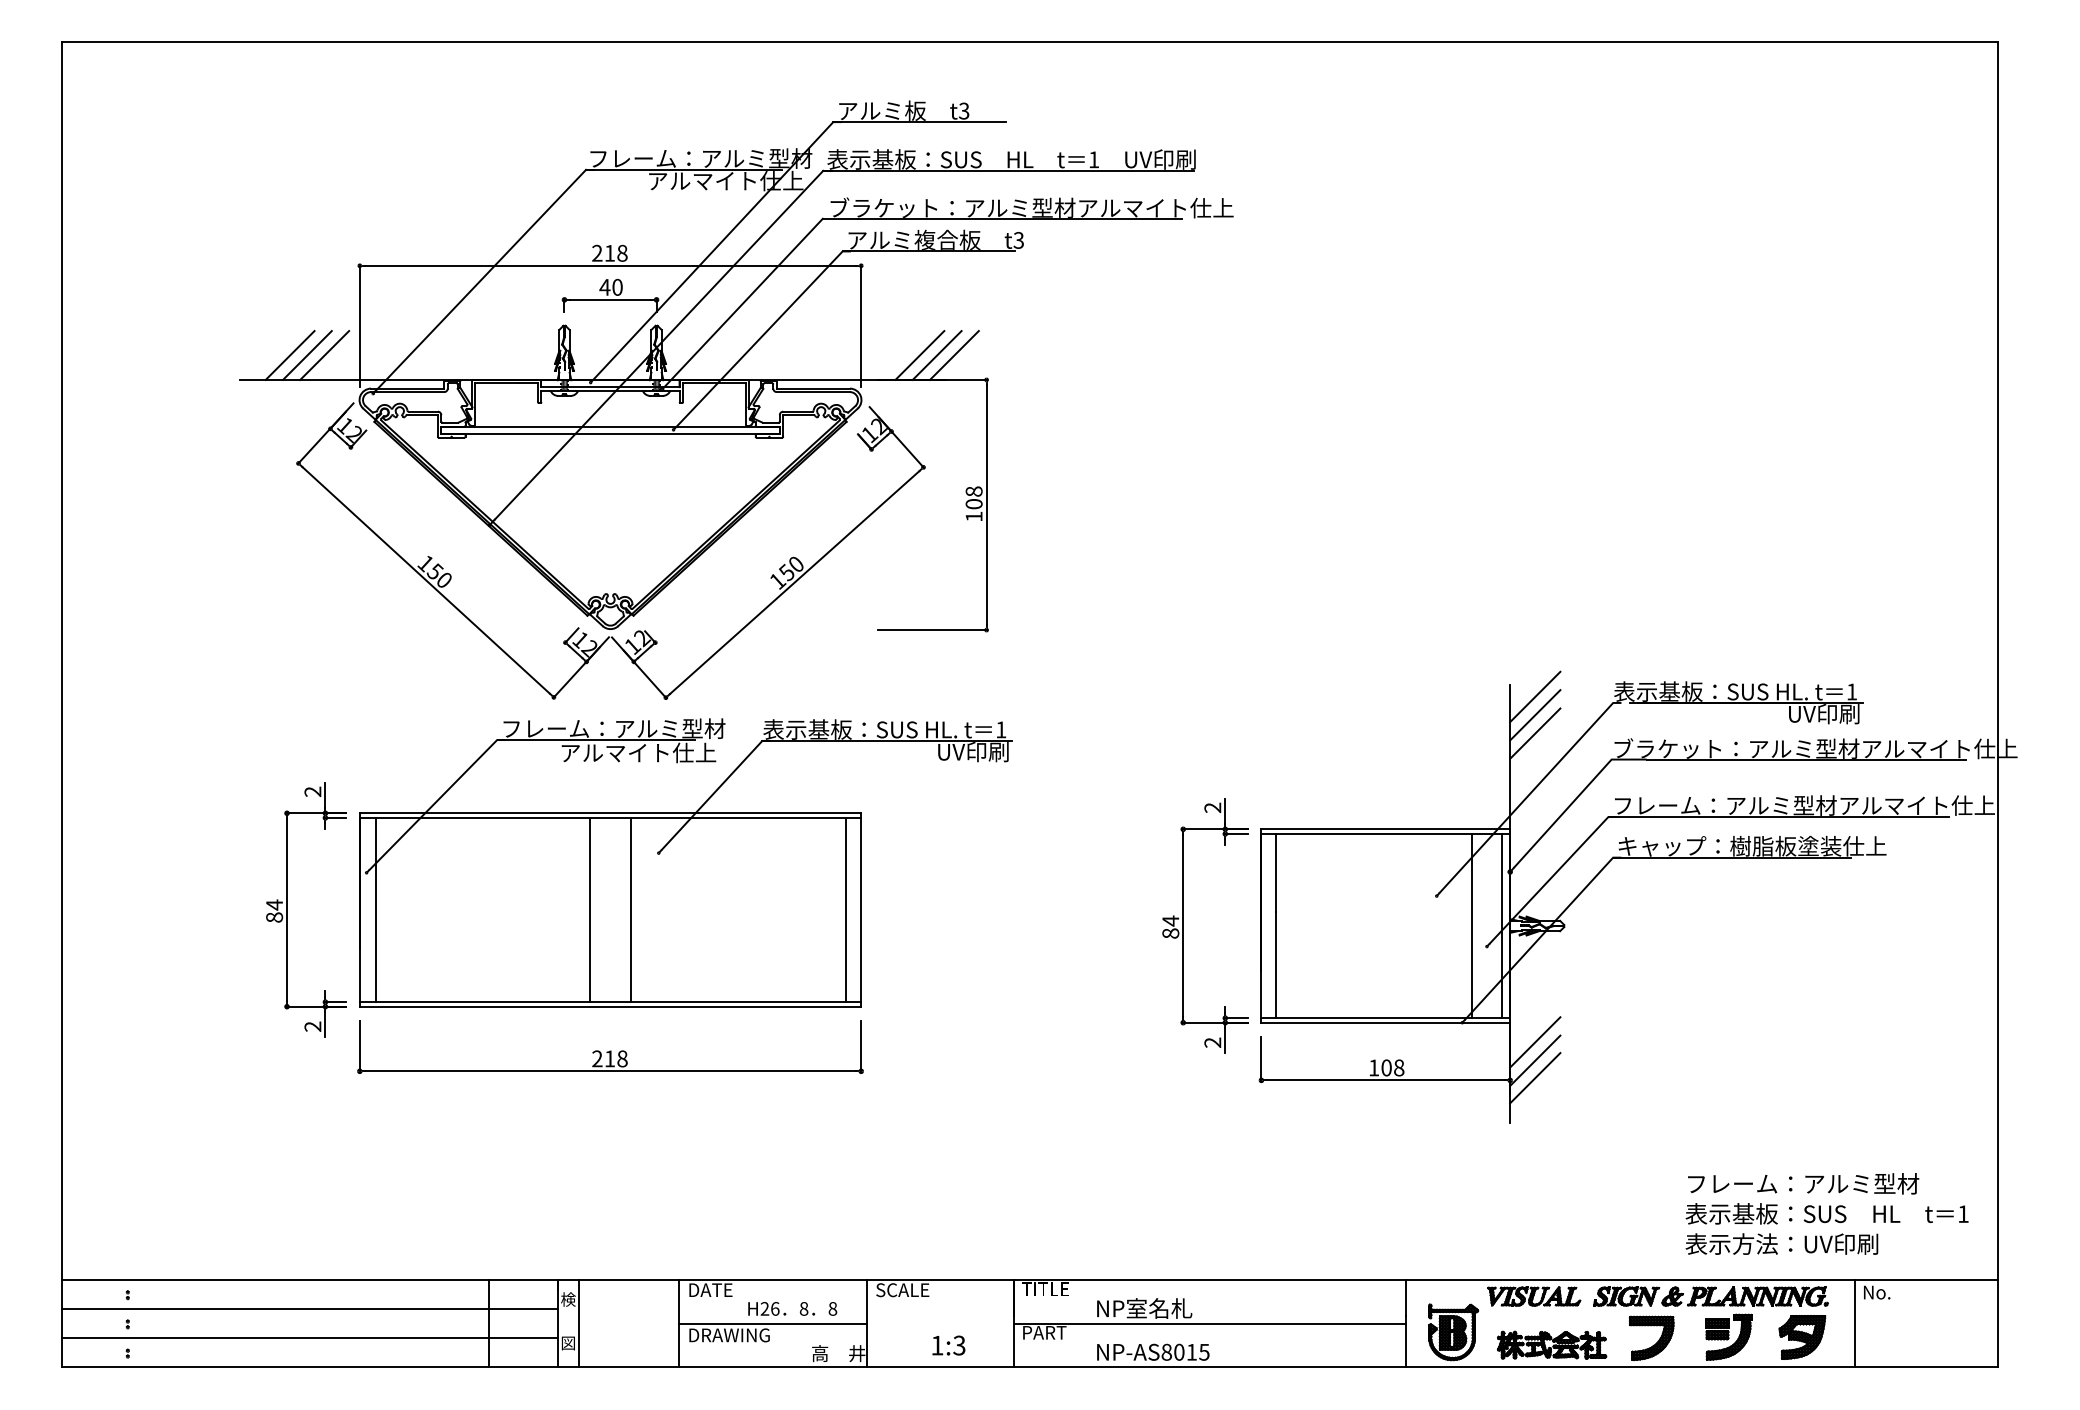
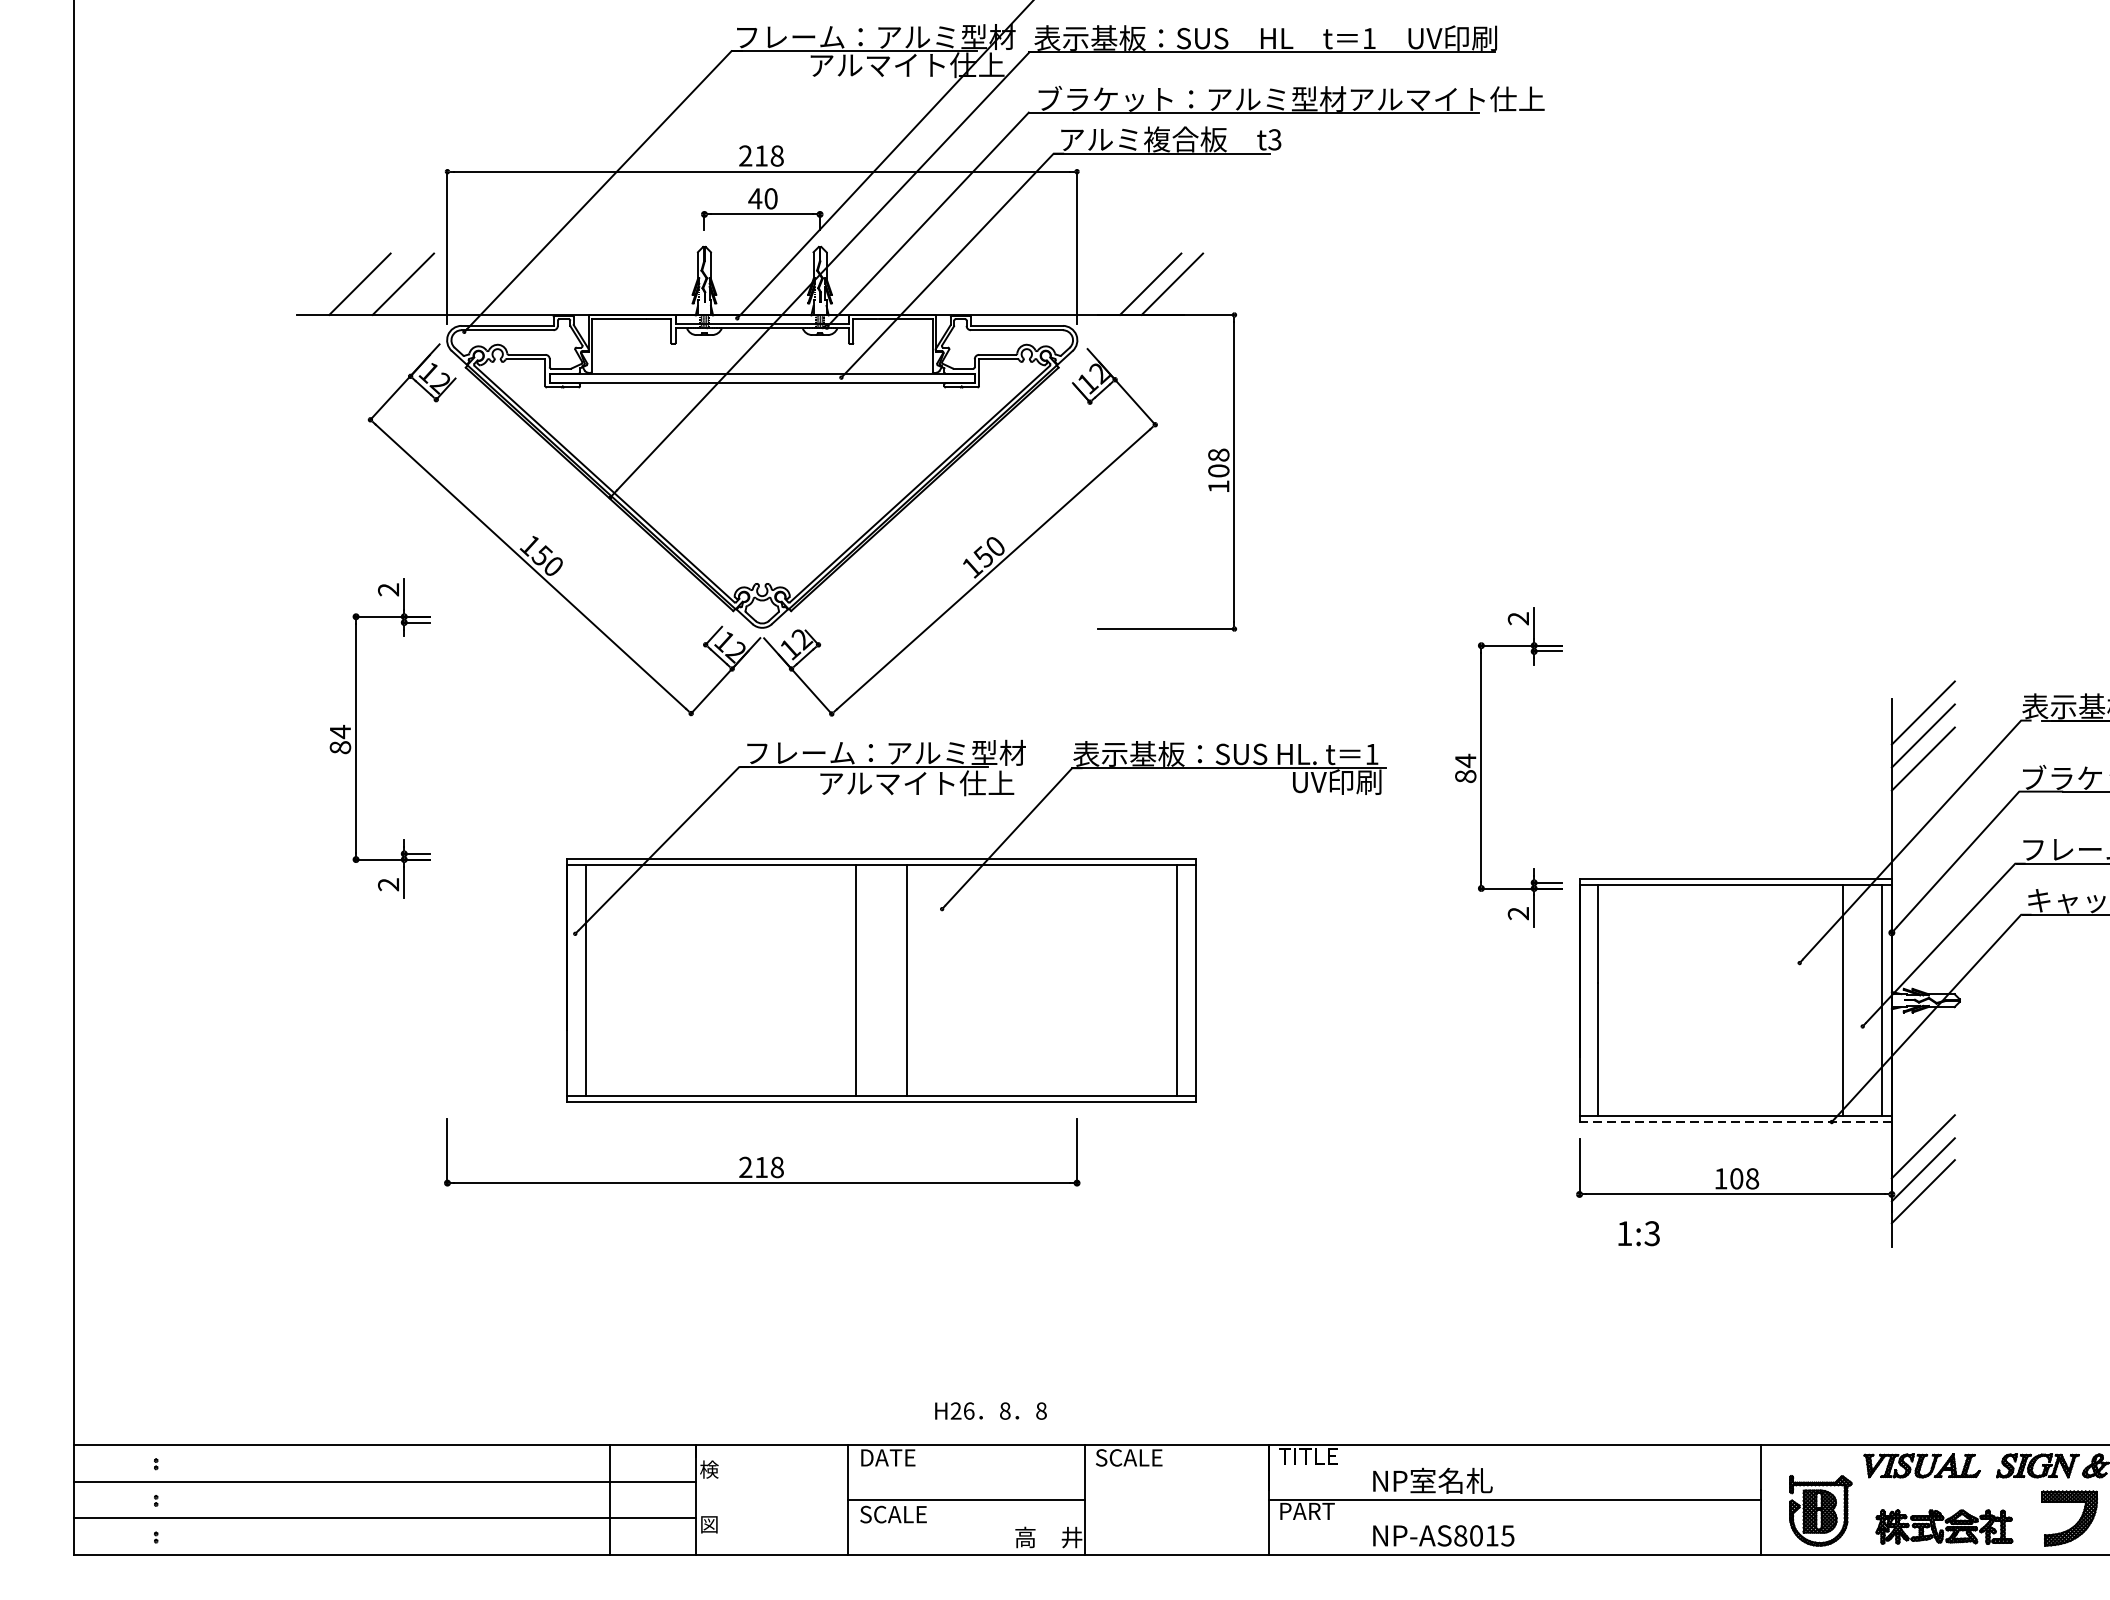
line: (307, 355) -> (381, 284), removed
line: (954, 355) -> (1194, 284), removed
part: (685, 862) -> (975, 920), moved
part: (287, 909) -> (356, 737), moved
part: (1183, 925) -> (1481, 766), moved
line: (1386, 1022) -> (1736, 1121), solid -> dashed
text: (792, 1308) -> (990, 1410), moved
line: (578, 1323) -> (722, 1499), removed
text: (728, 1335) -> (910, 1514), DRAWING -> SCALE
text: (948, 1345) -> (1638, 1233), moved

